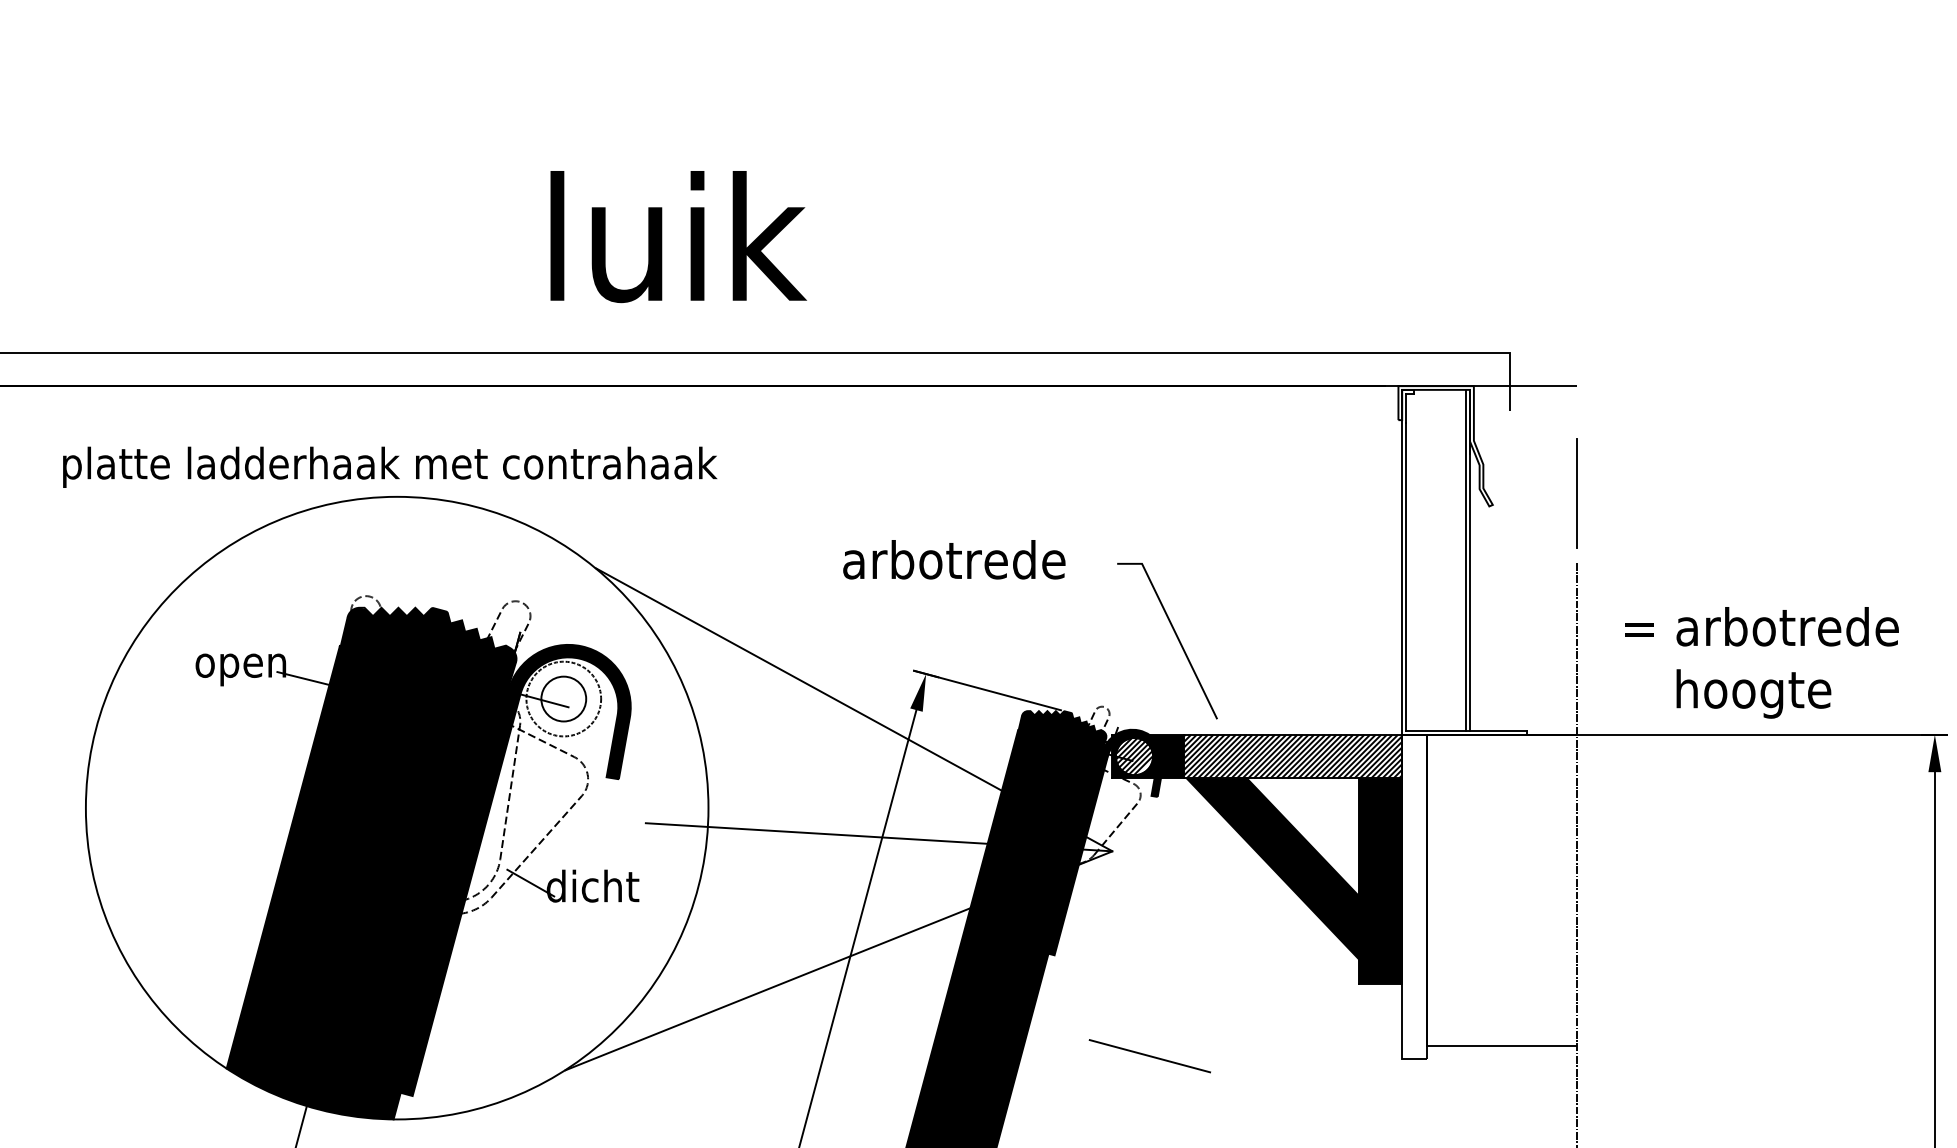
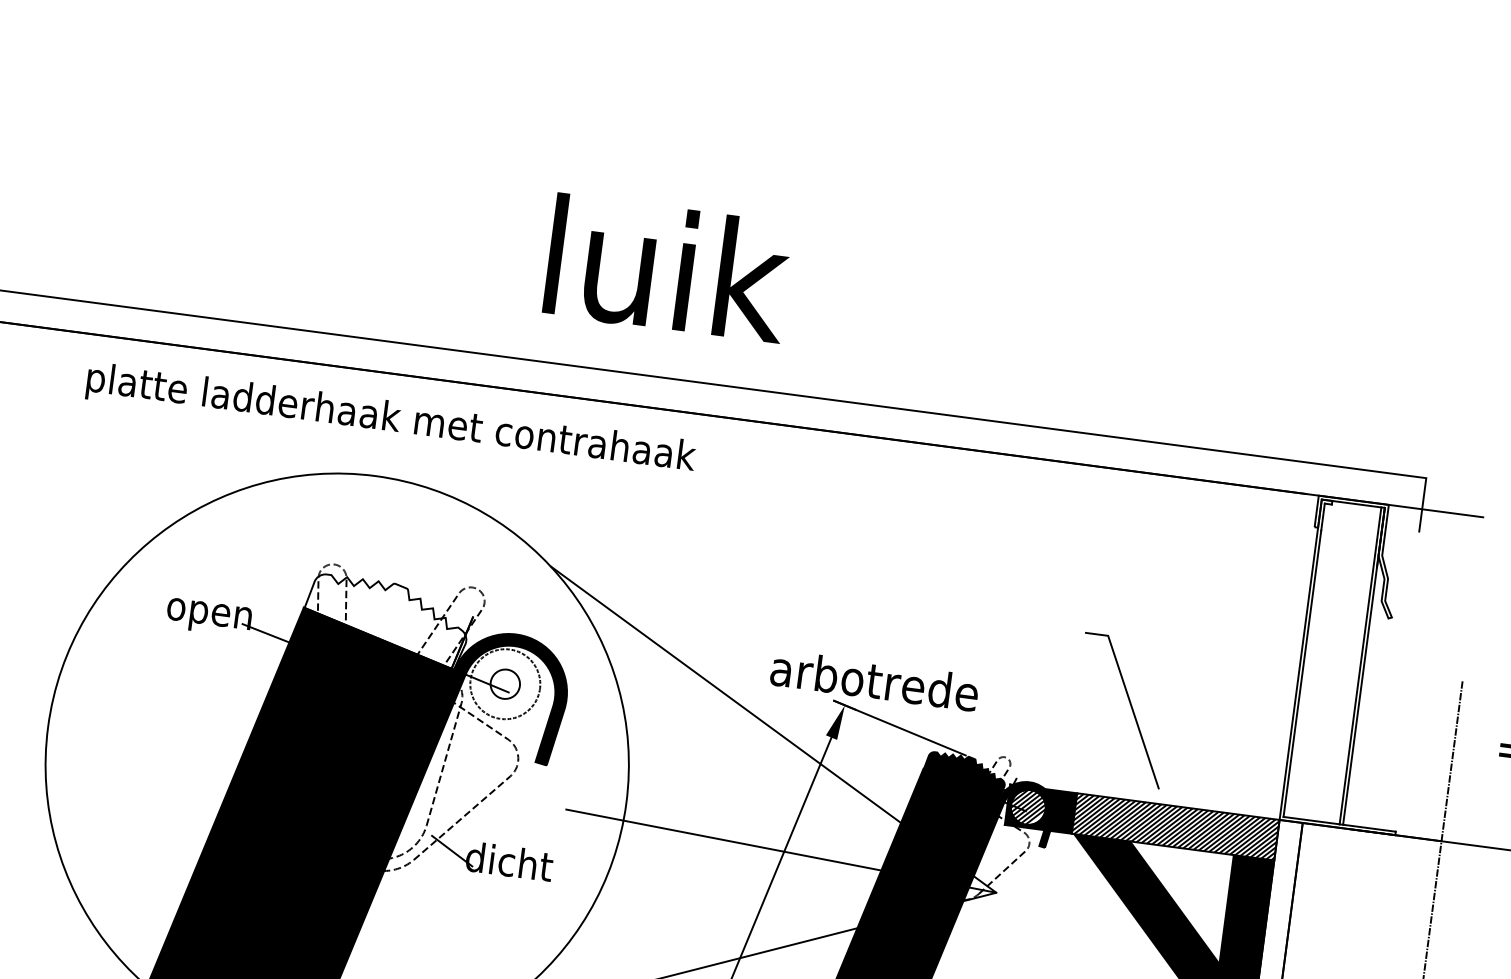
text: (390, 466) -> (391, 419), moved
line: (1576, 493) -> (1471, 617), removed
text: (954, 559) -> (875, 680), moved
line: (1176, 637) -> (1131, 708), moved
fill: (428, 648) -> (385, 620), removed
circle: (563, 698) -> (505, 683), size x0.7

